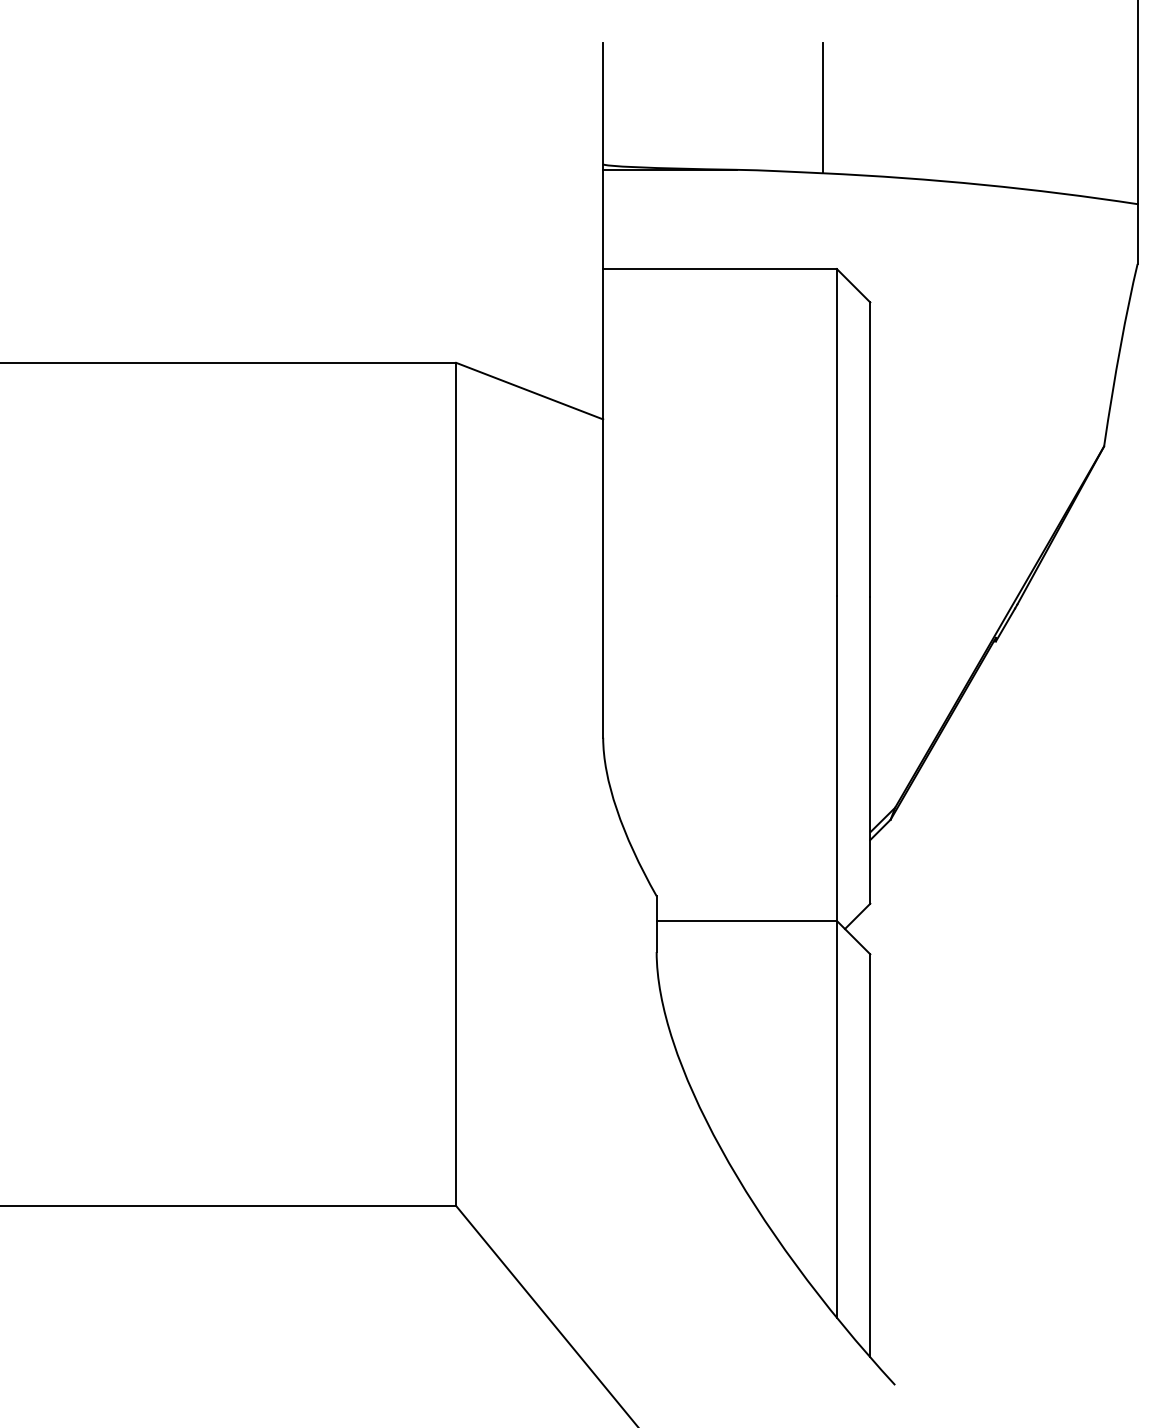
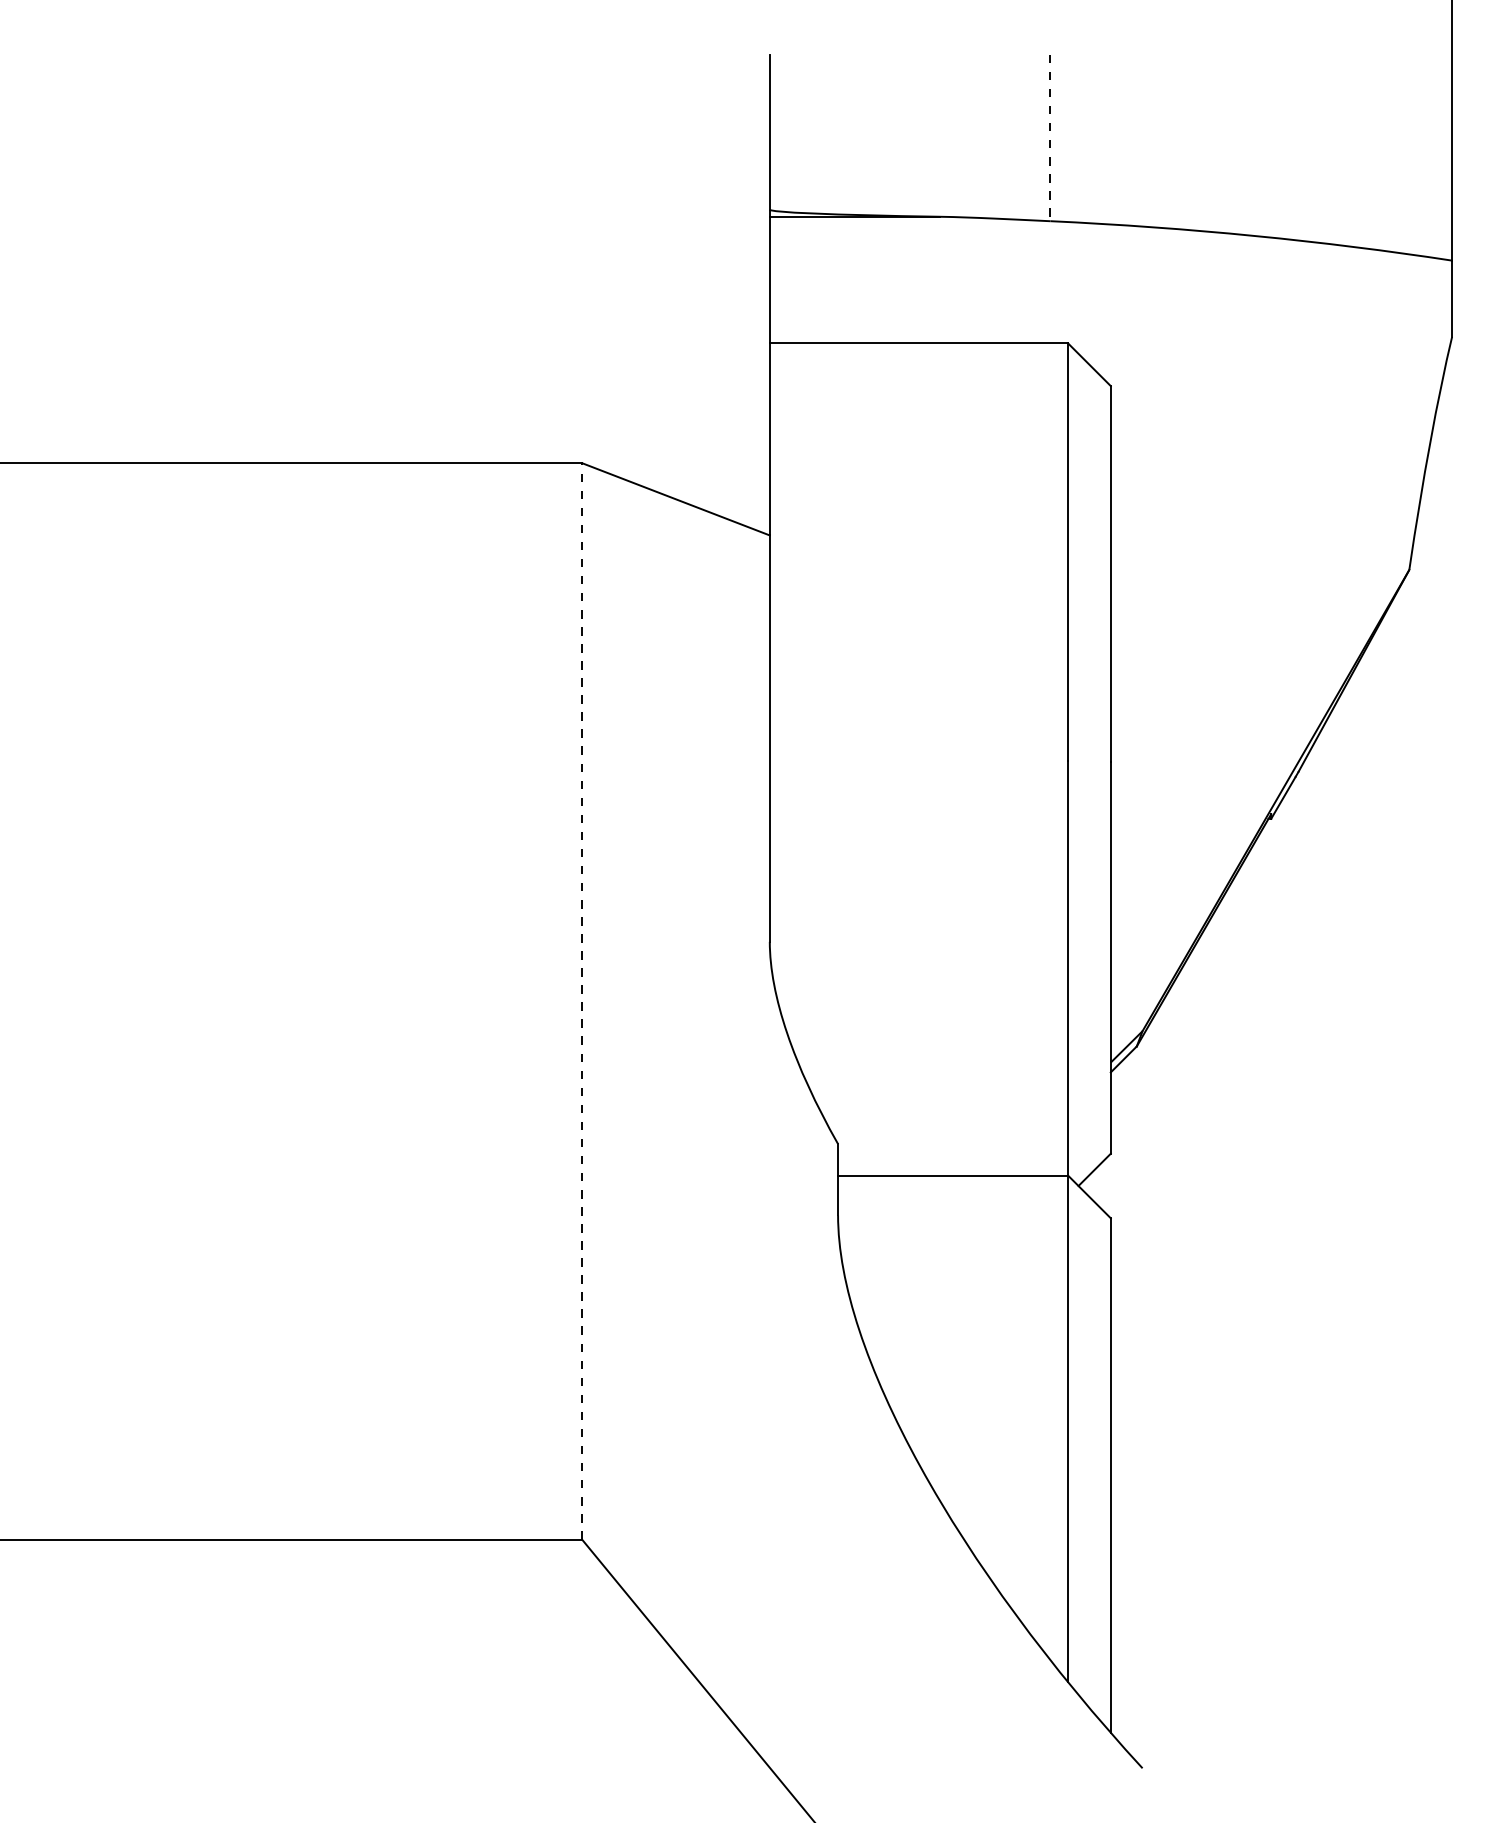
line: (823, 108) -> (1050, 138), solid -> dashed
line: (456, 783) -> (582, 1000), solid -> dashed

